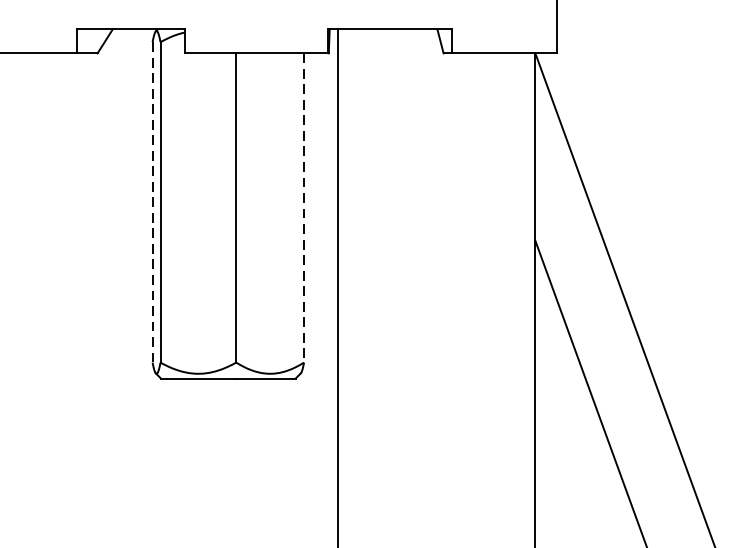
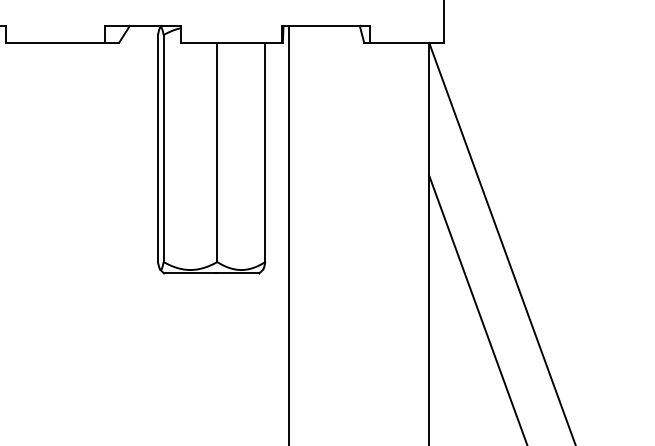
line: (153, 202) -> (158, 148), dashed -> solid
line: (304, 207) -> (265, 152), dashed -> solid

